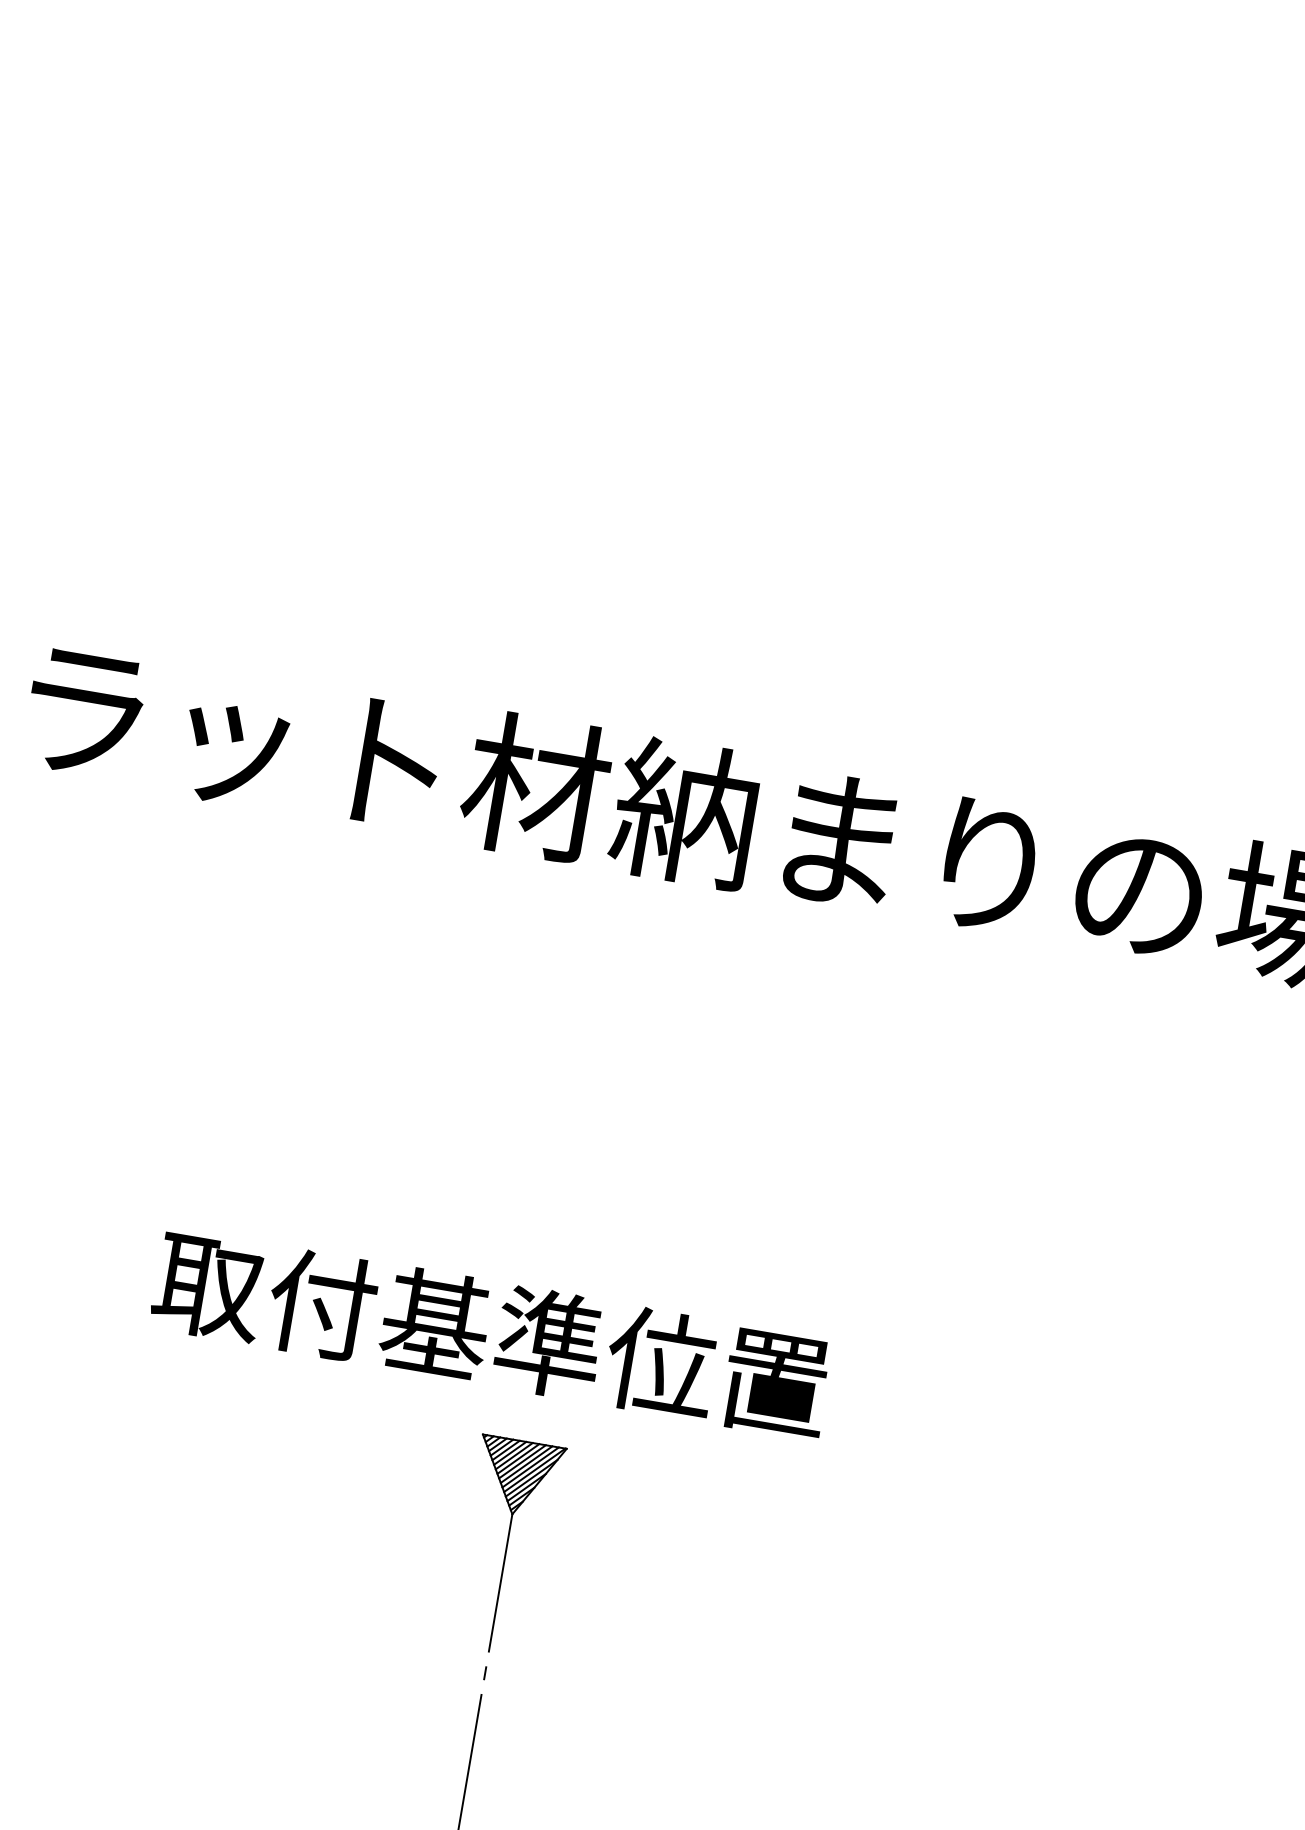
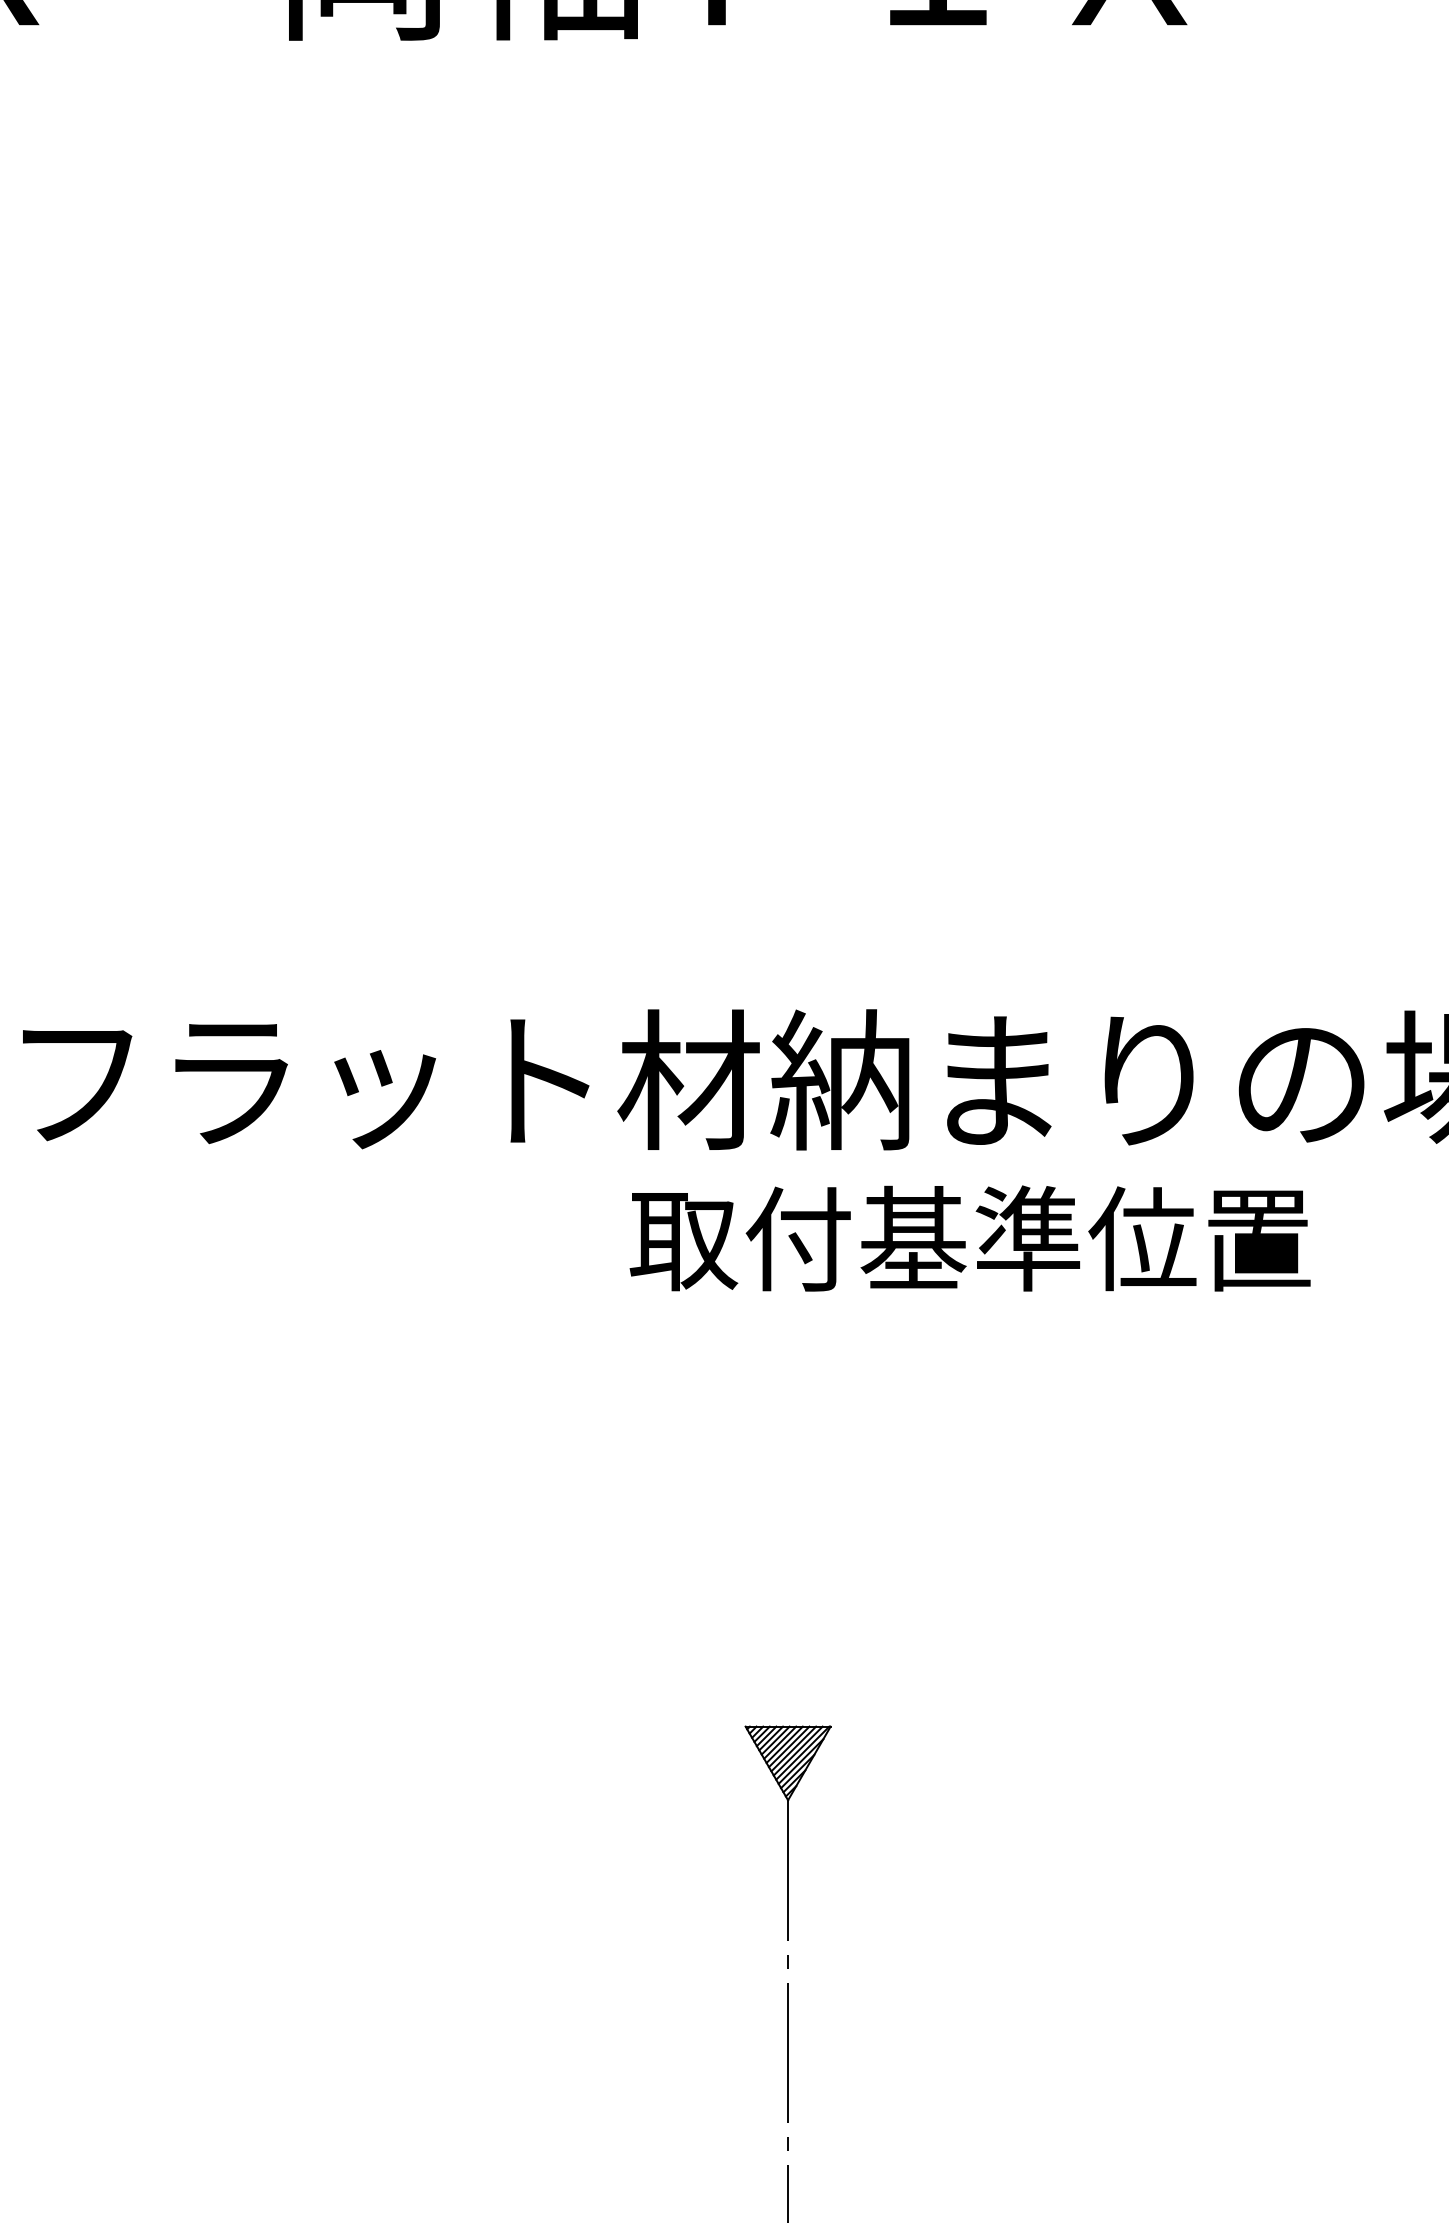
text: (490, 1333) -> (969, 1238), moved

